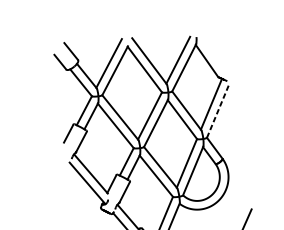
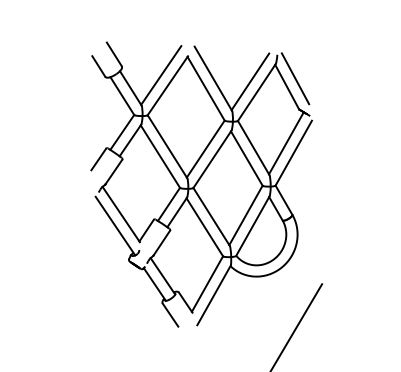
line: (212, 53) -> (295, 78), added
line: (218, 110) -> (294, 152), dashed -> solid

